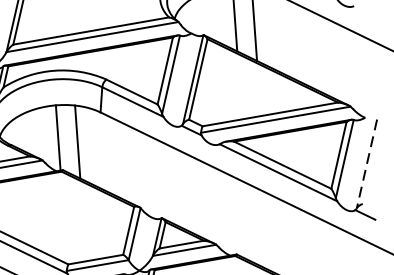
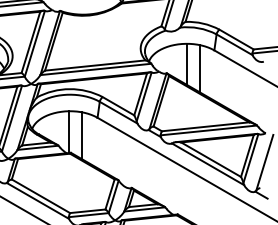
line: (366, 165) -> (264, 163), dashed -> solid

